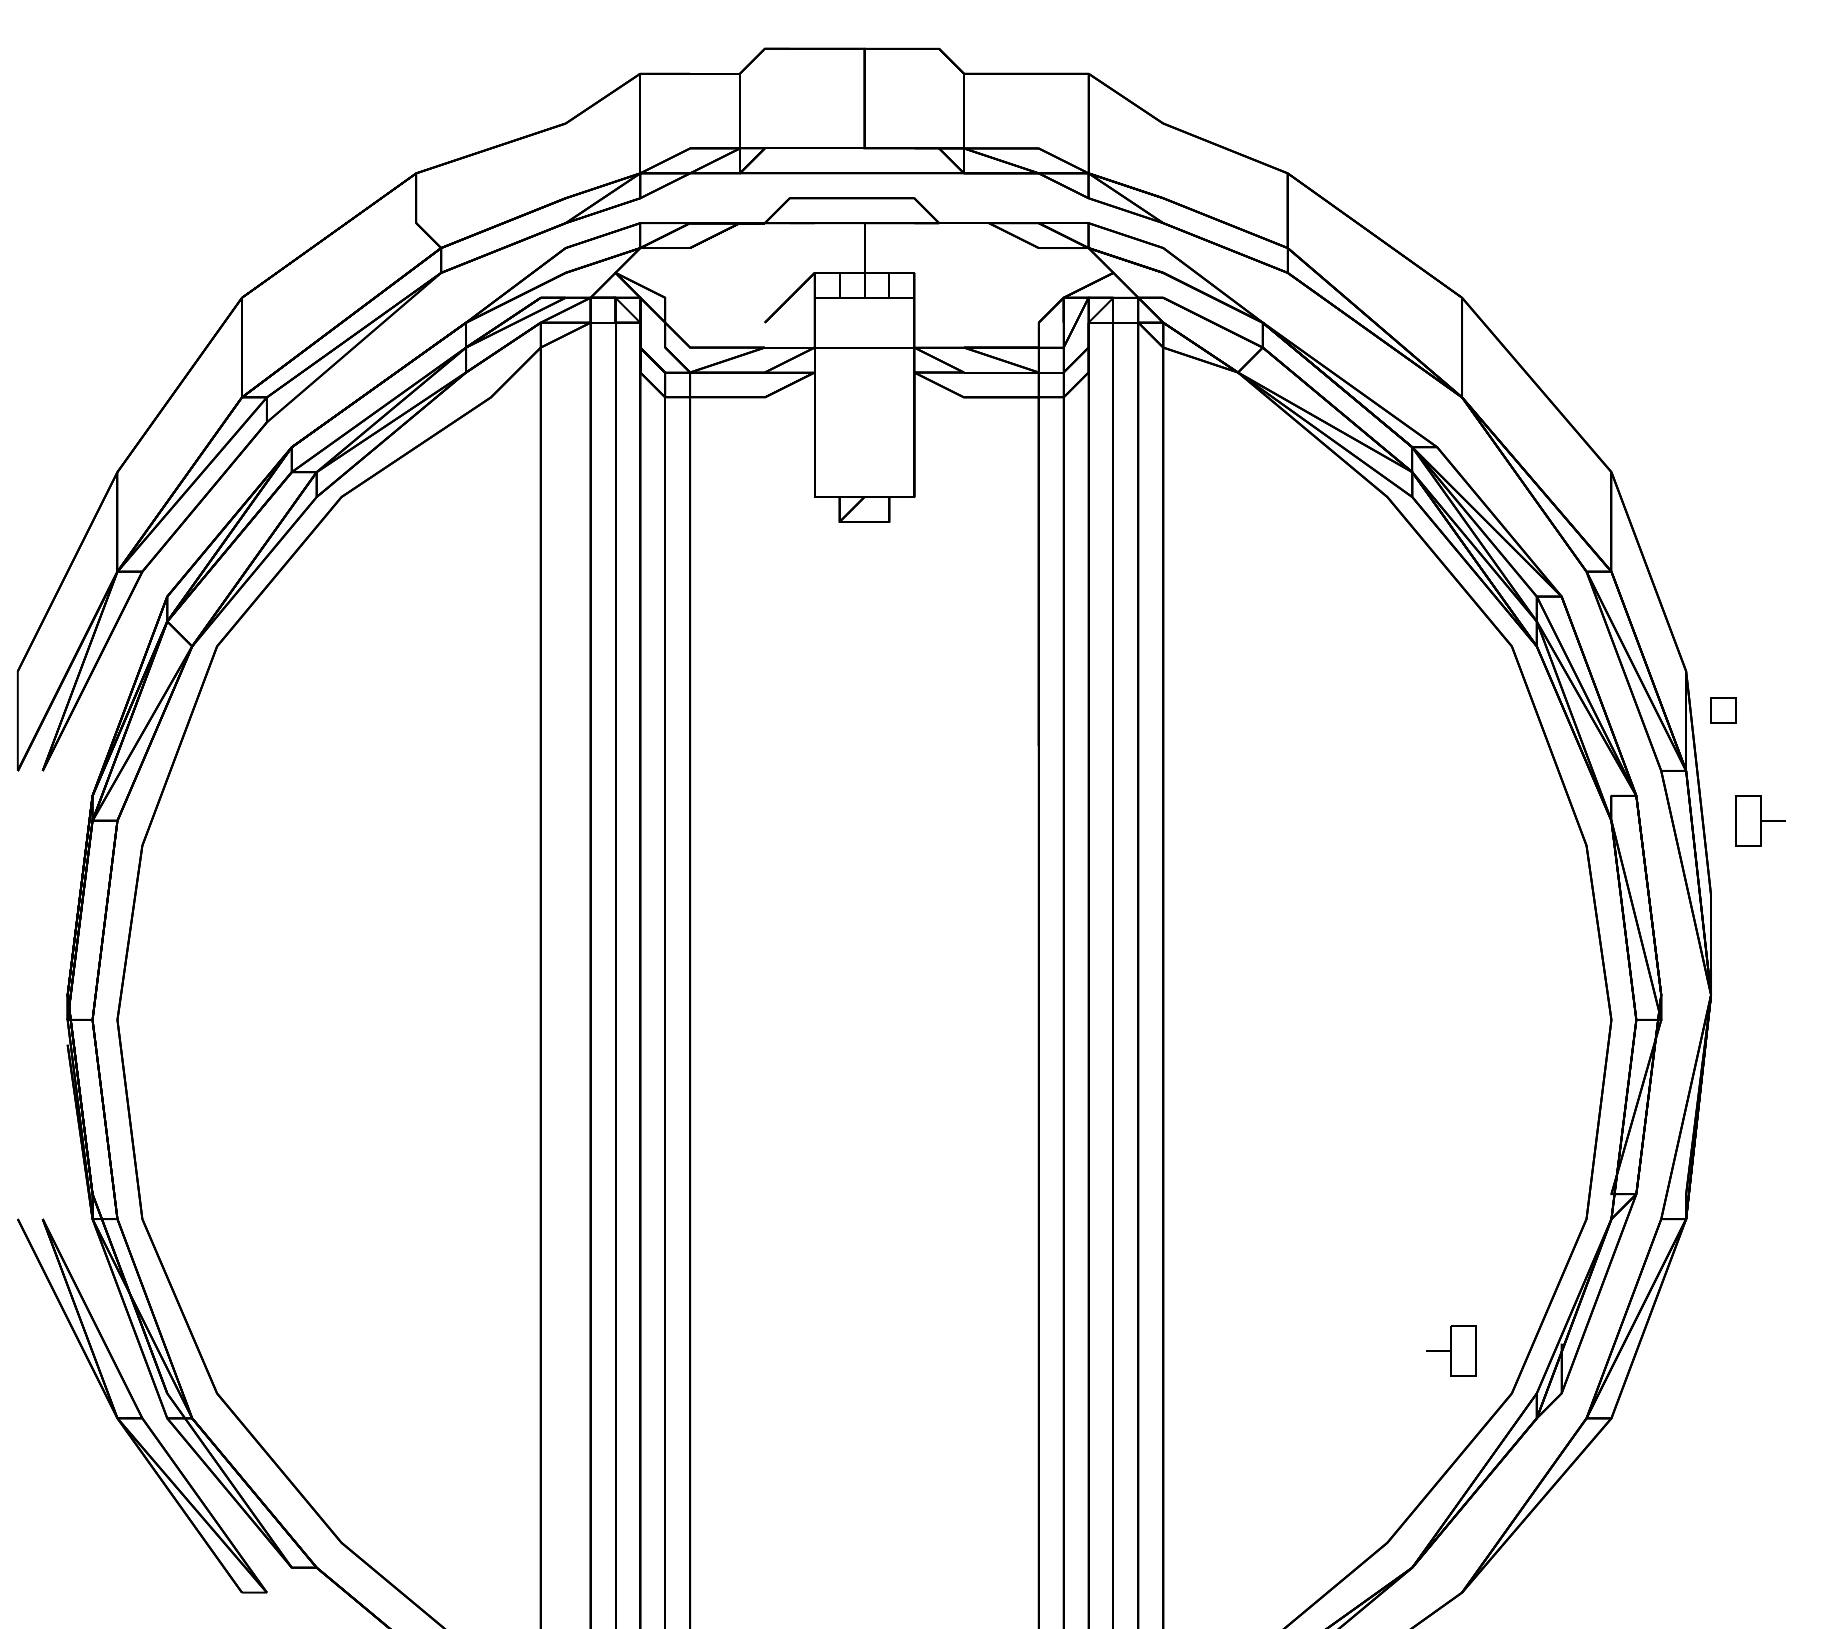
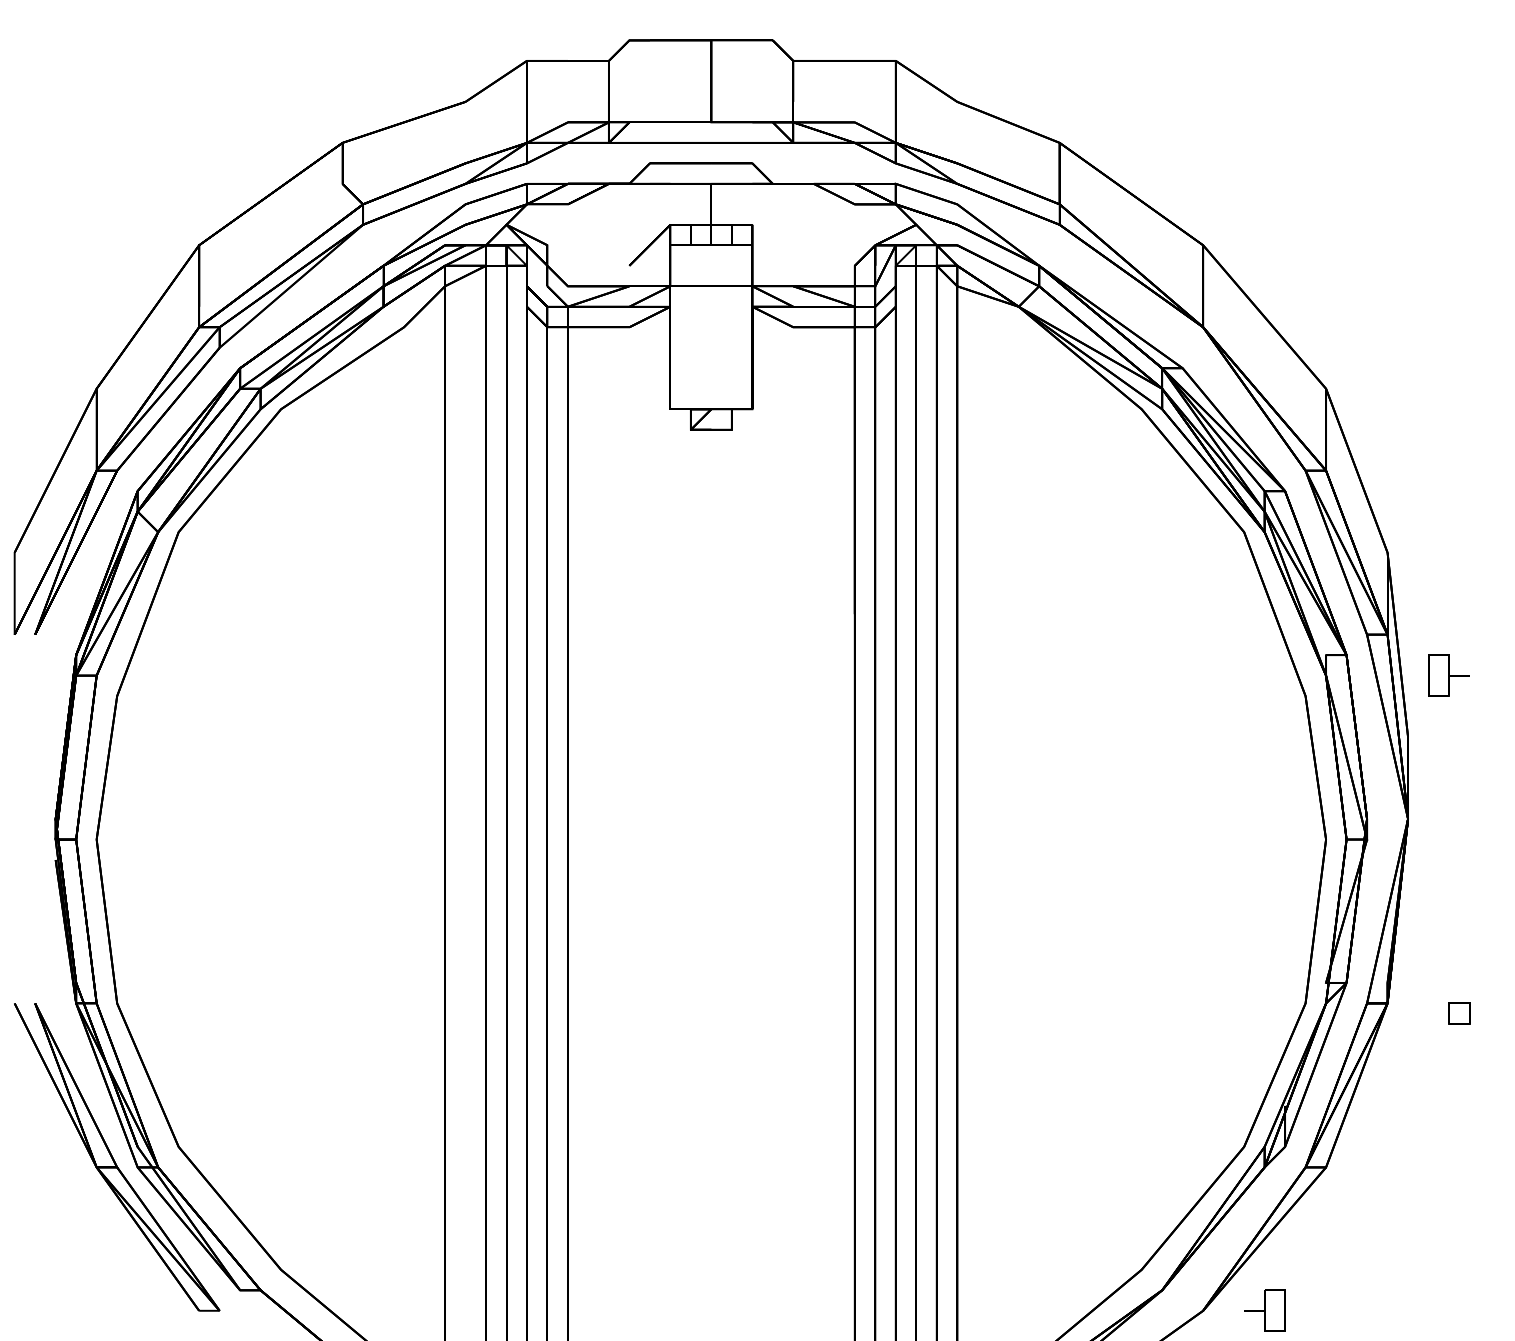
part: (1723, 710) -> (1459, 1013), moved
part: (1451, 1350) -> (1265, 1310), moved

